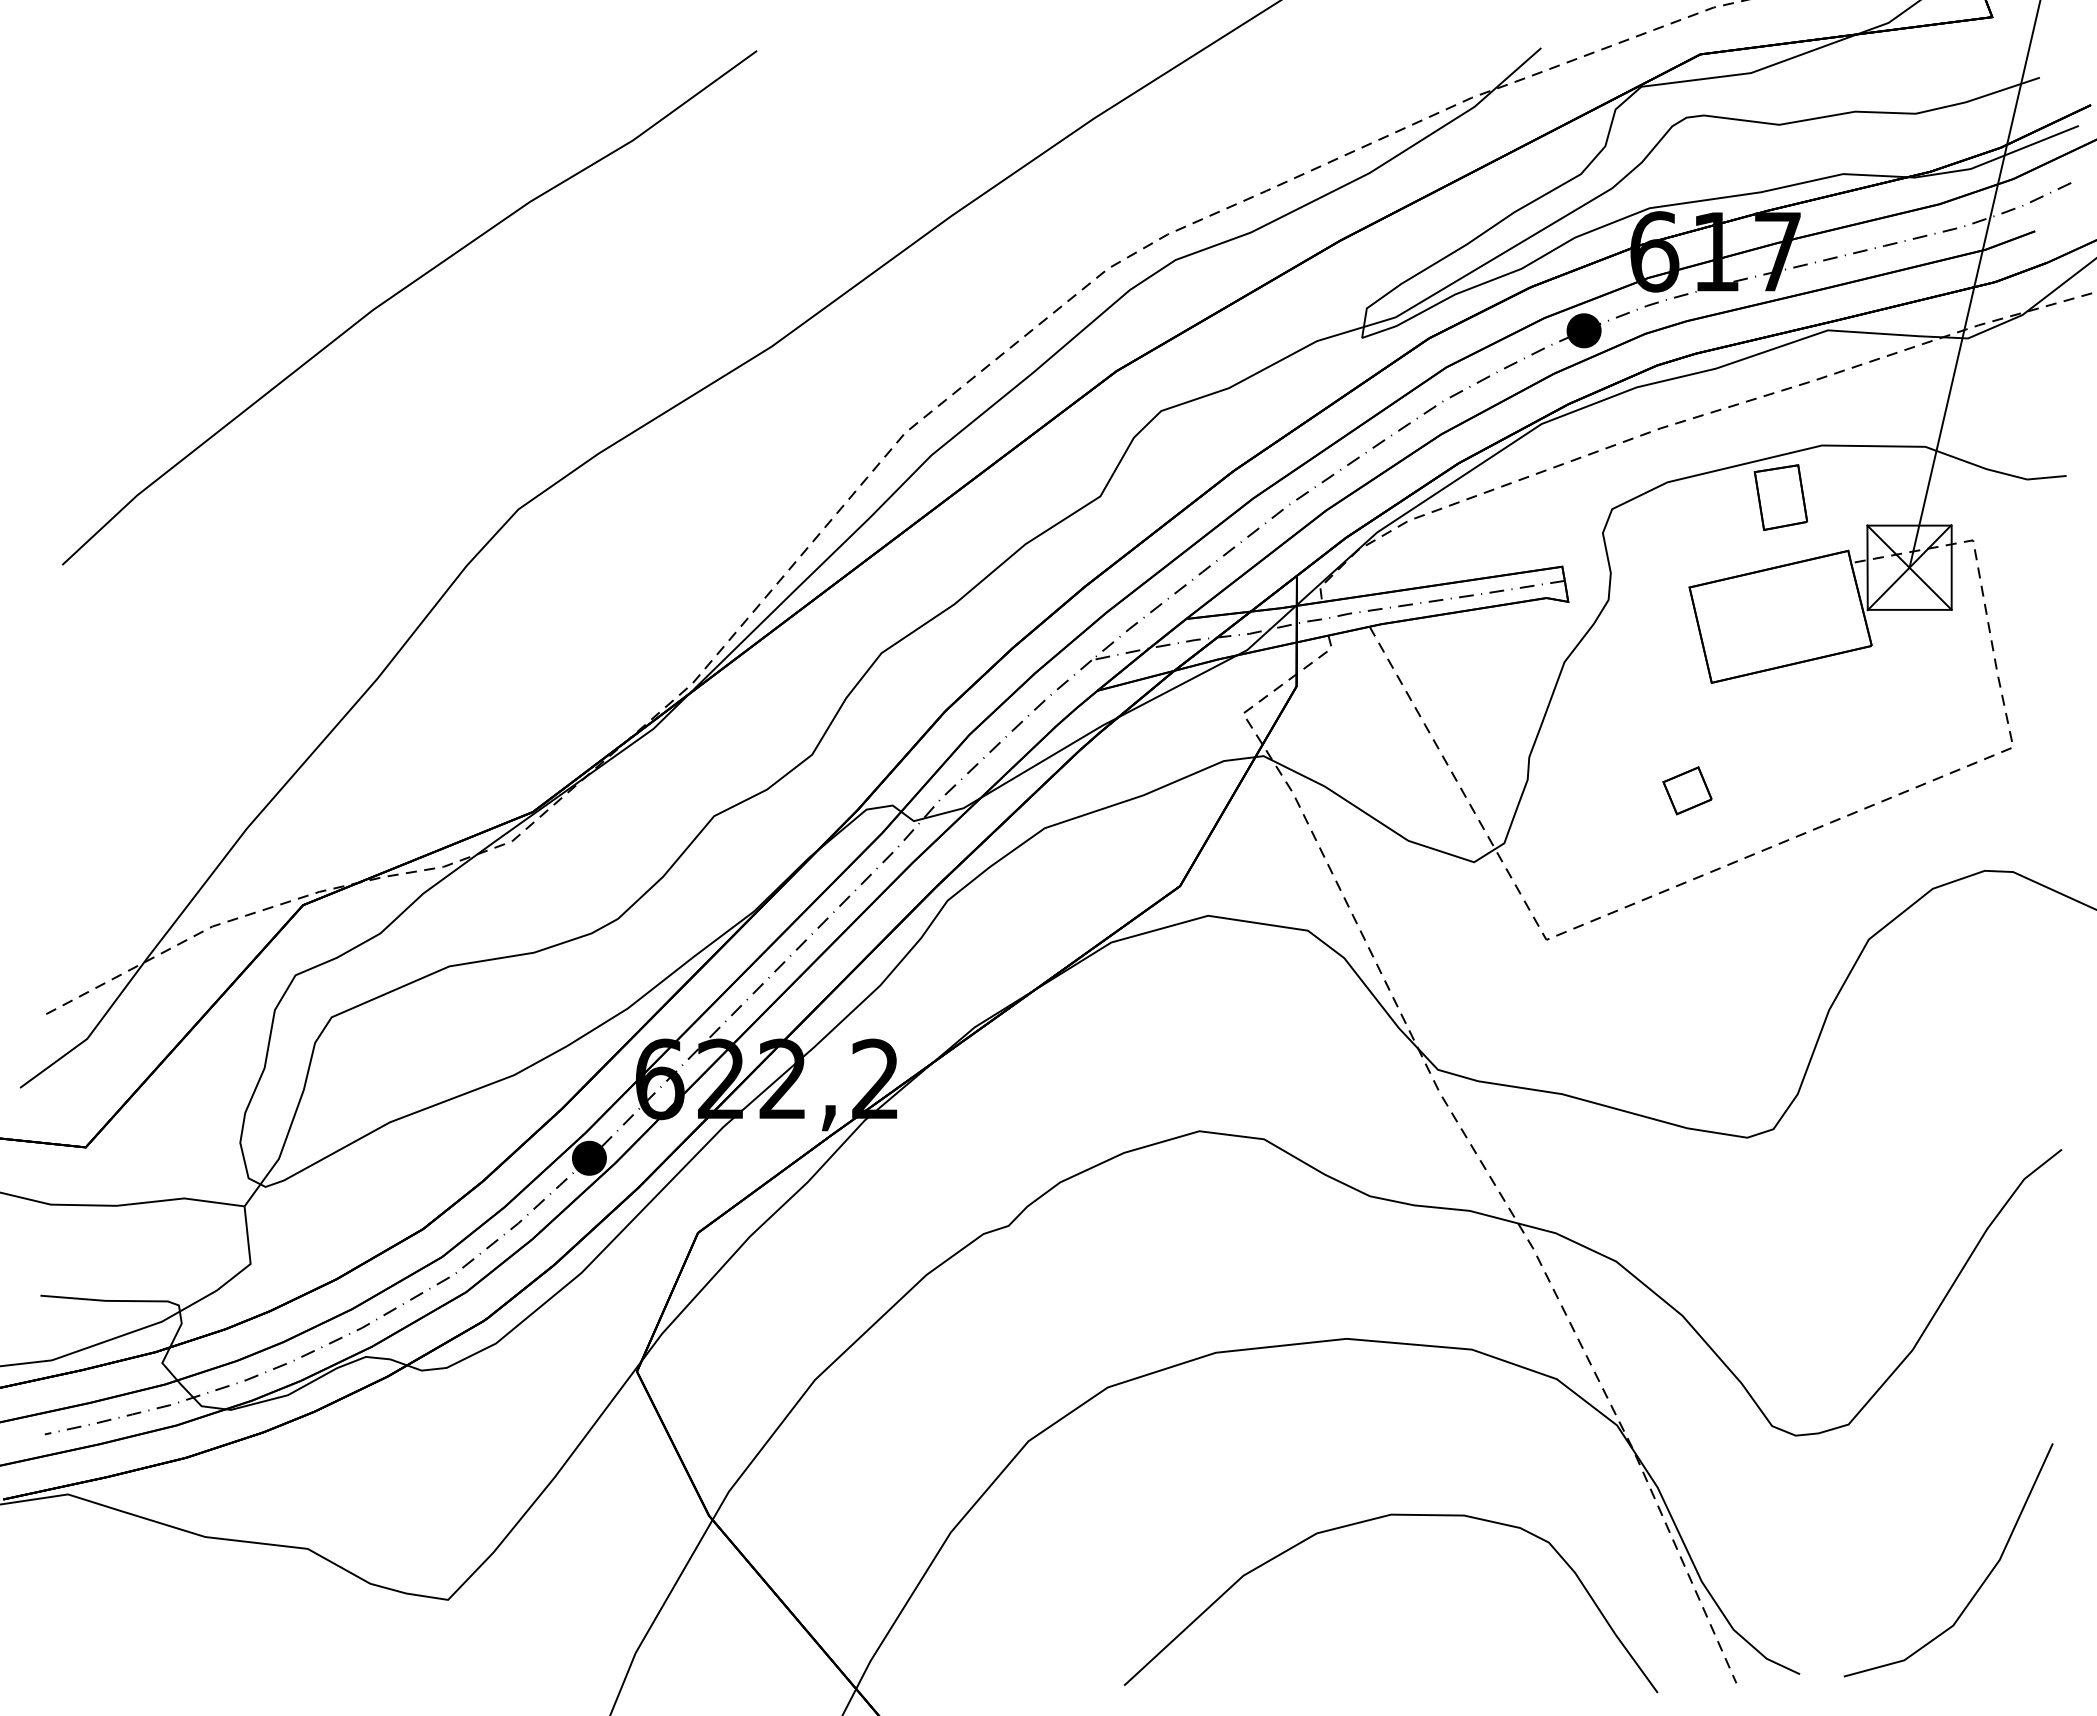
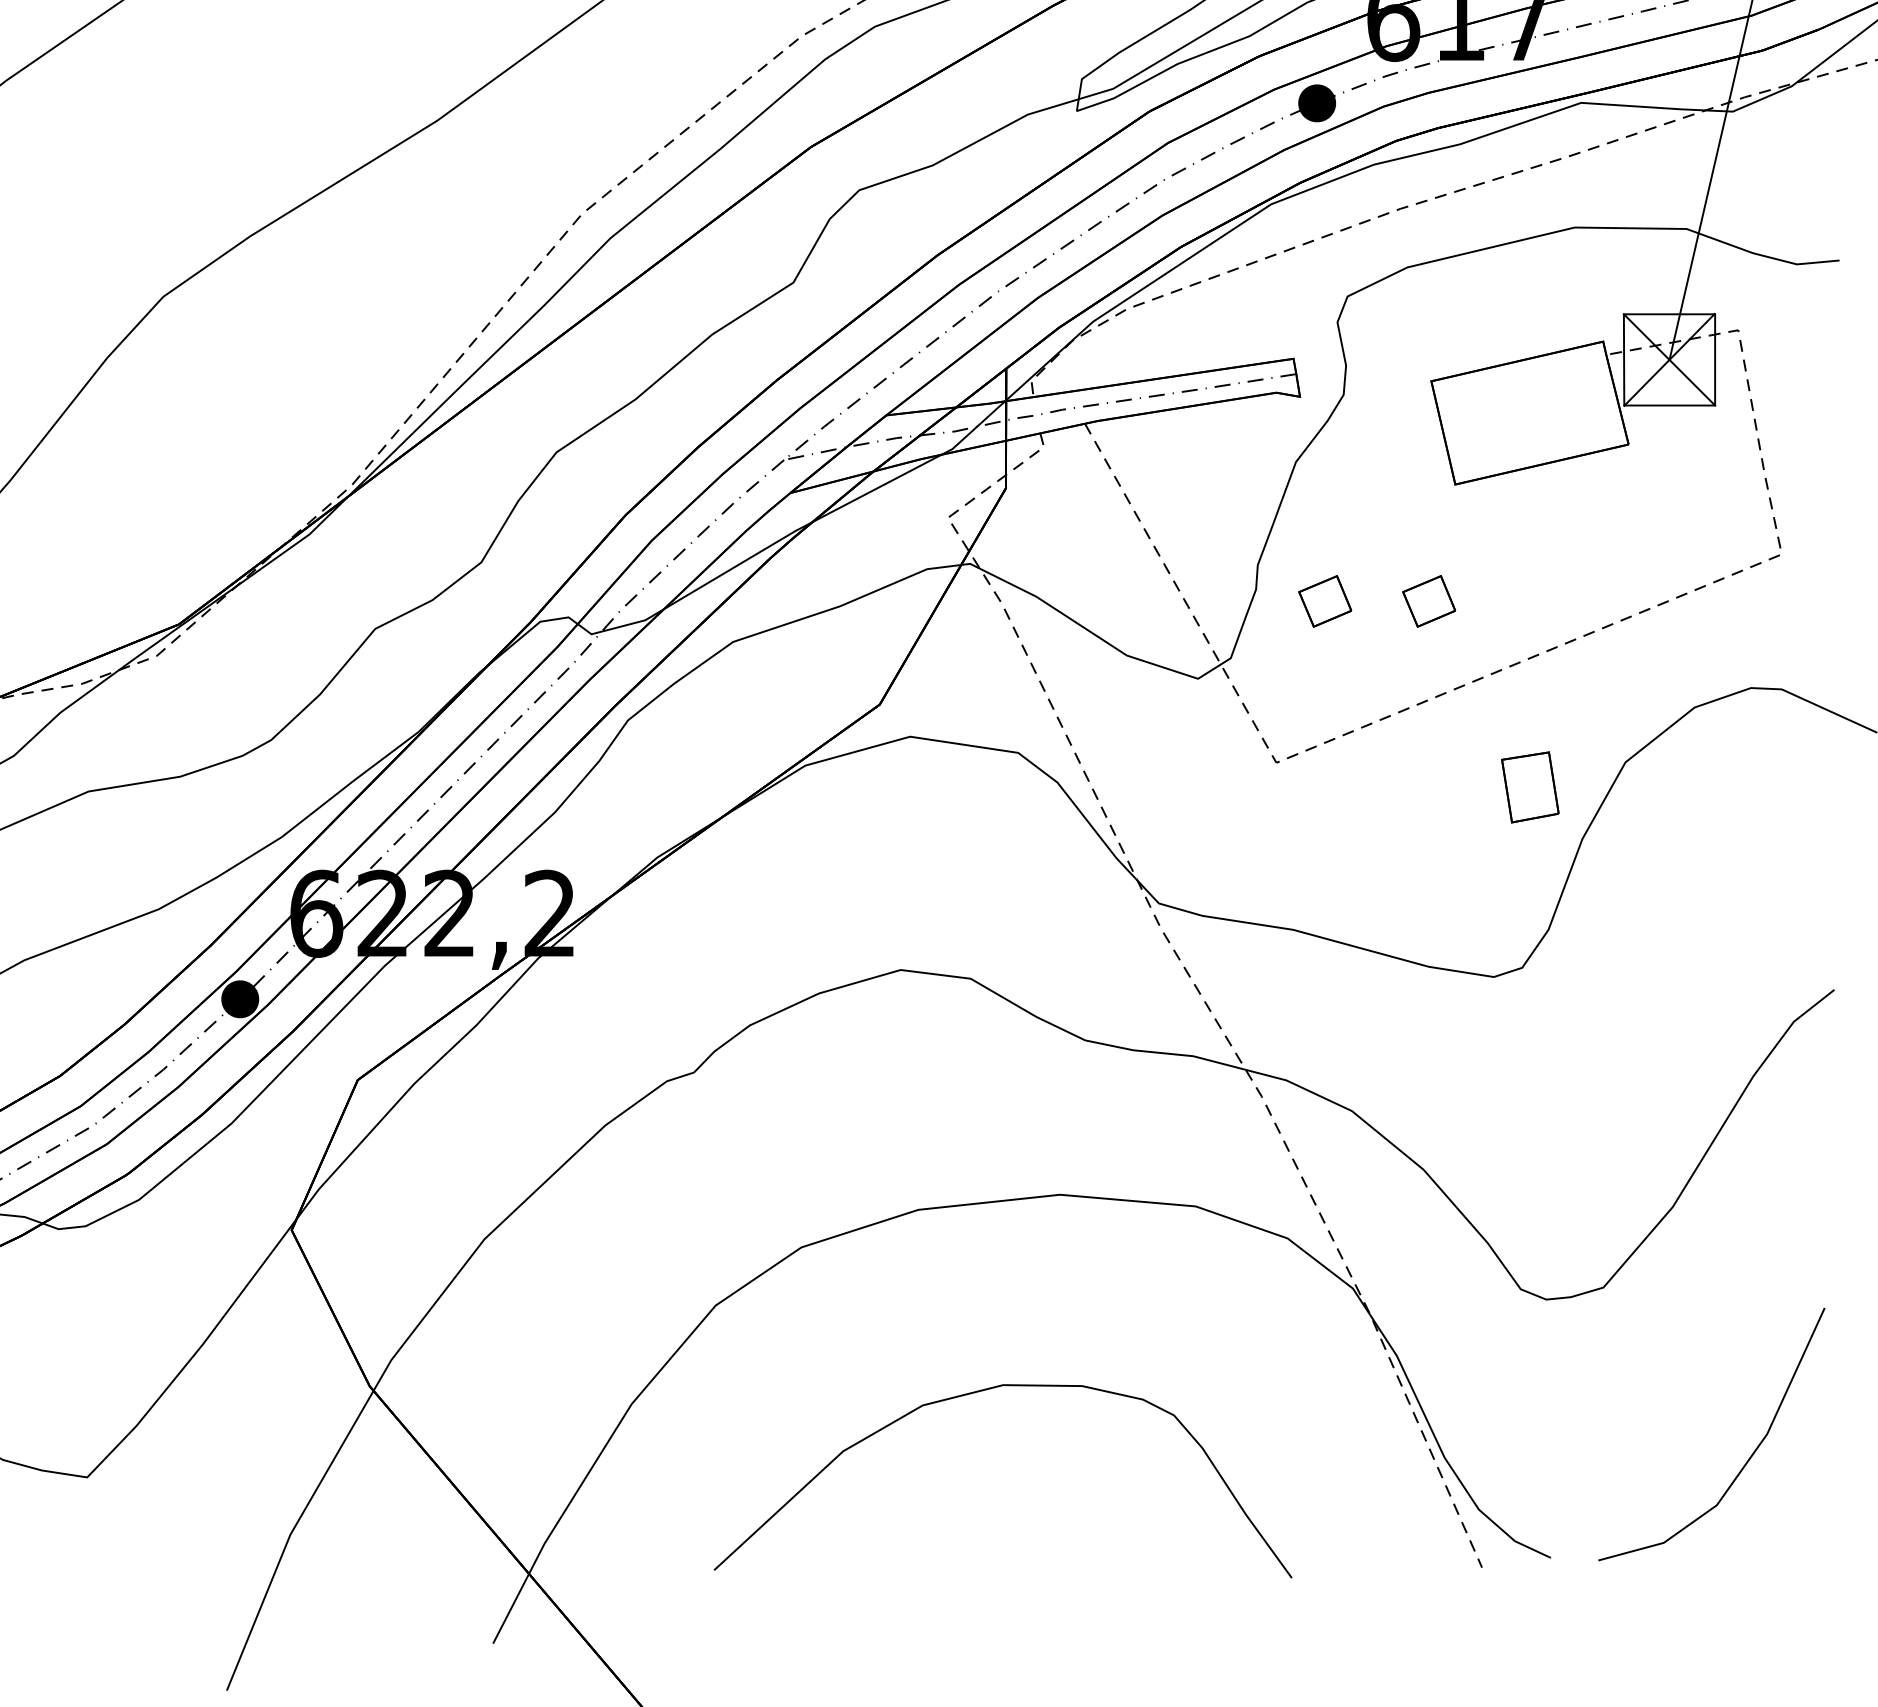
part: (1780, 497) -> (1529, 787), moved
part: (1591, 790) -> (1325, 601), added
curve: (1368, 1521) -> (978, 1392), moved

